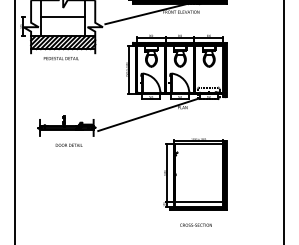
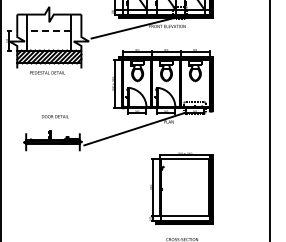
line: (62, 17) -> (48, 31), solid -> dashed
text: (68, 144) -> (54, 115), moved

